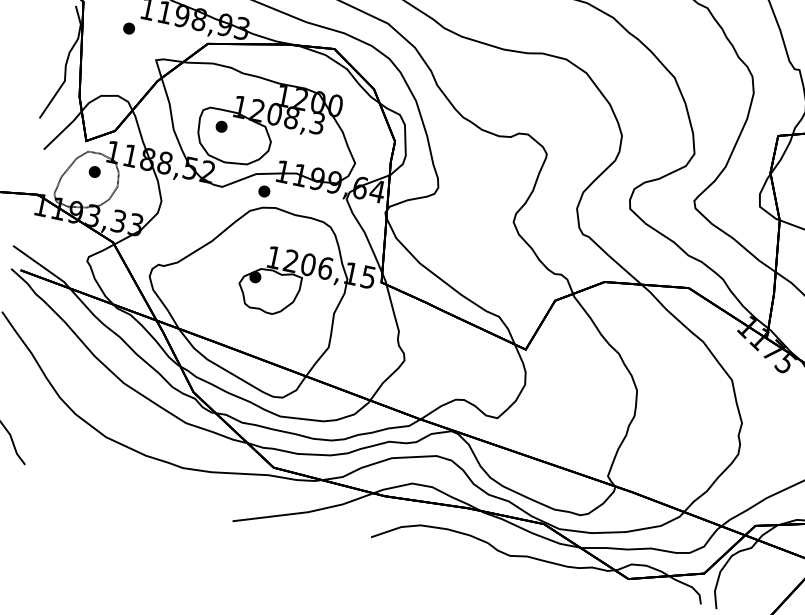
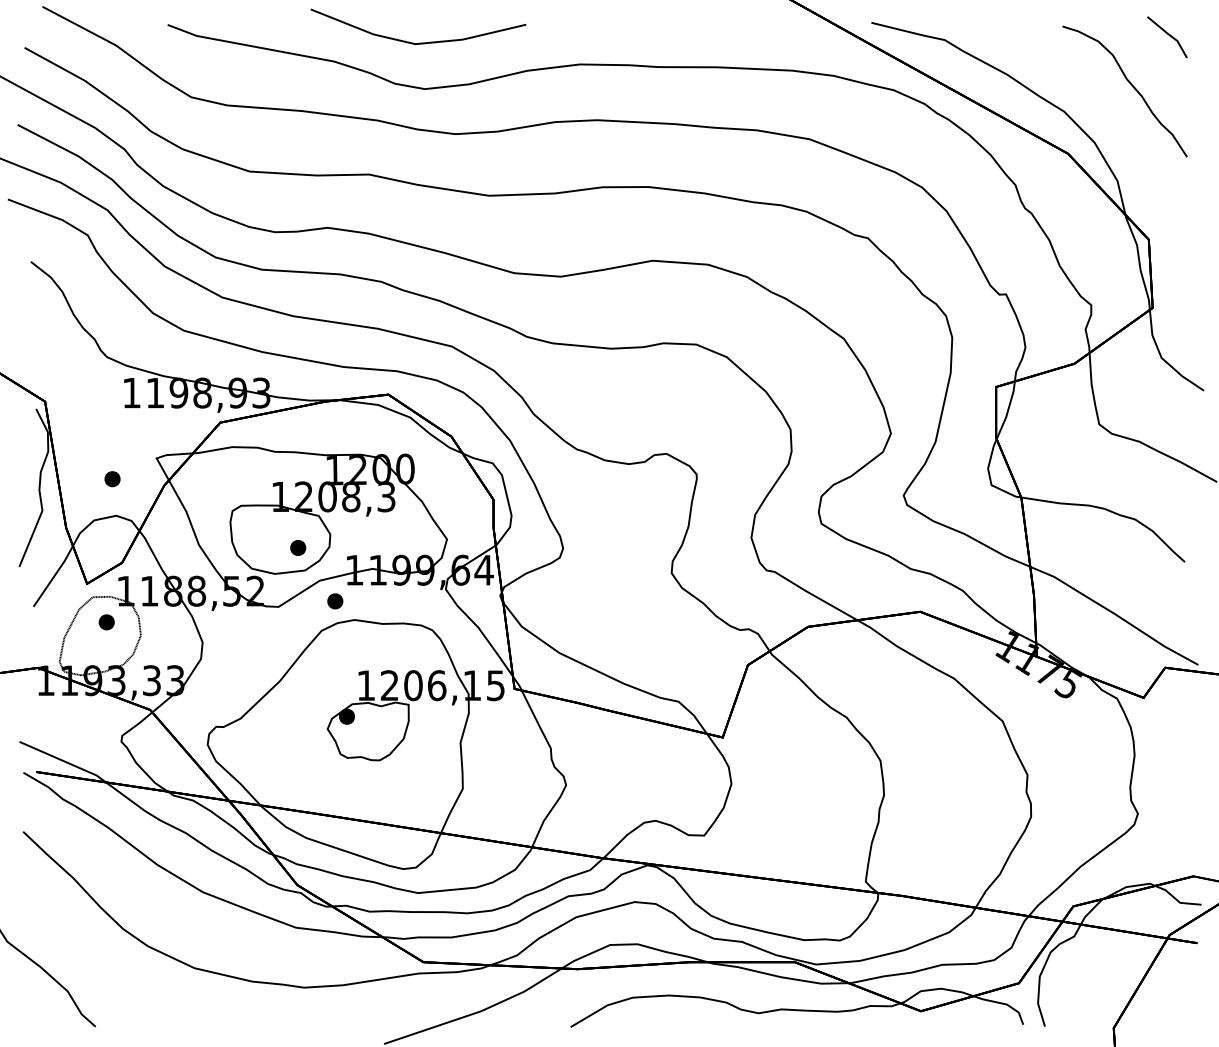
part: (129, 28) -> (112, 479), moved
part: (221, 126) -> (298, 547), moved

